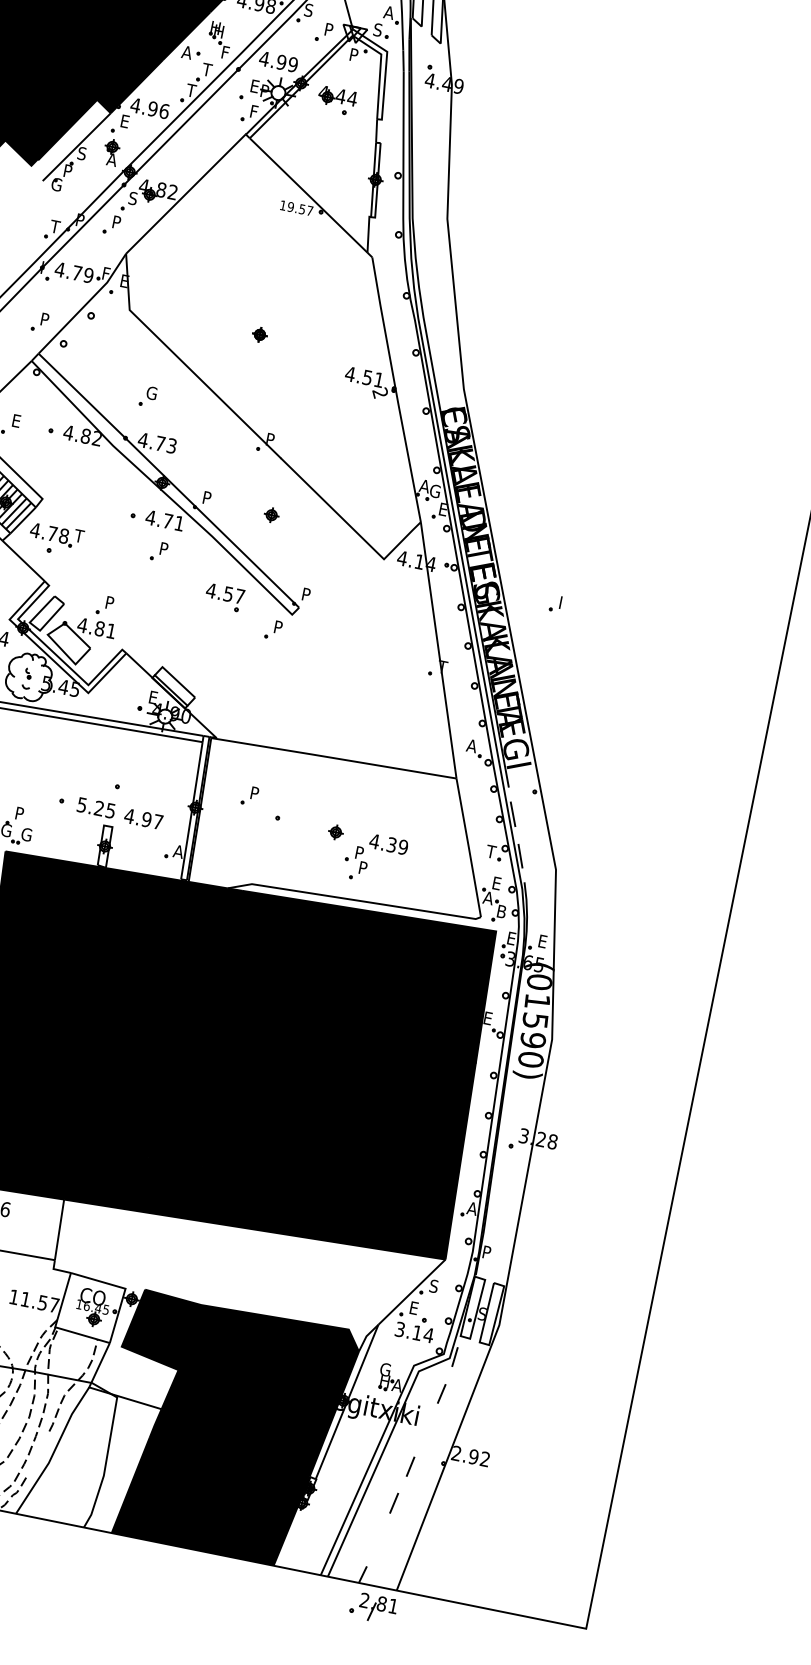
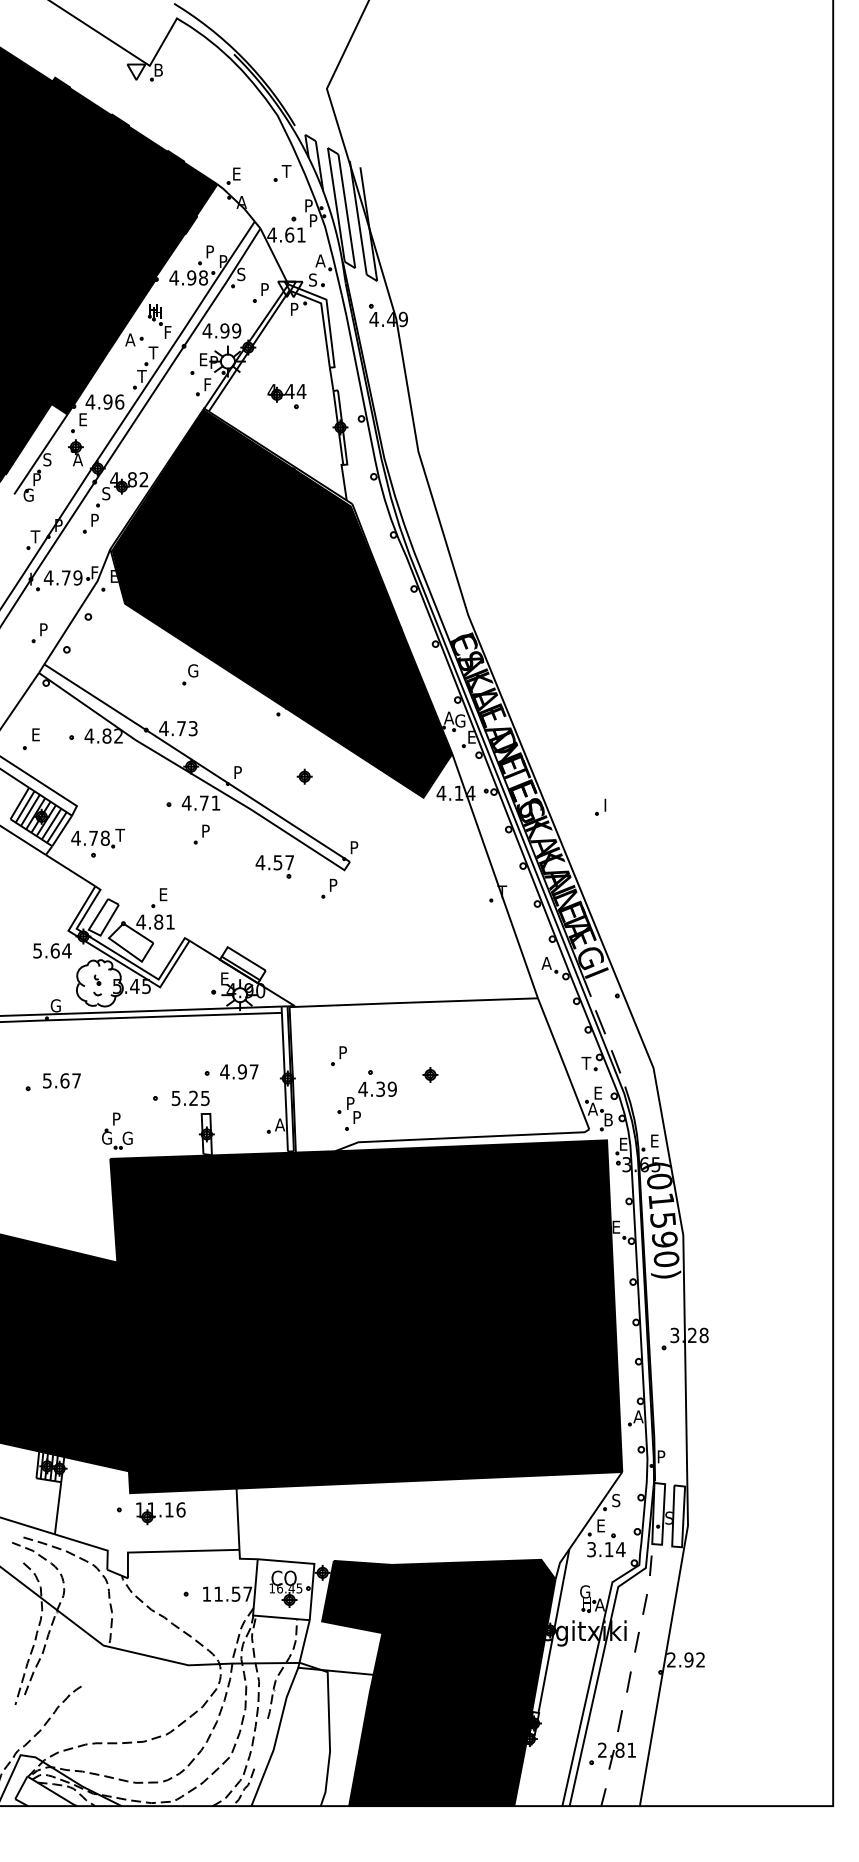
part: (336, 100) -> (286, 396), moved
fill: (283, 340) -> (281, 603), added
part: (148, 396) -> (190, 674), moved
text: (110, 602) -> (164, 894), P -> E
text: (143, 818) -> (239, 1071), moved
part: (375, 849) -> (365, 1096), moved
line: (425, 1428) -> (636, 1641), added
part: (373, 1607) -> (612, 1755), moved

